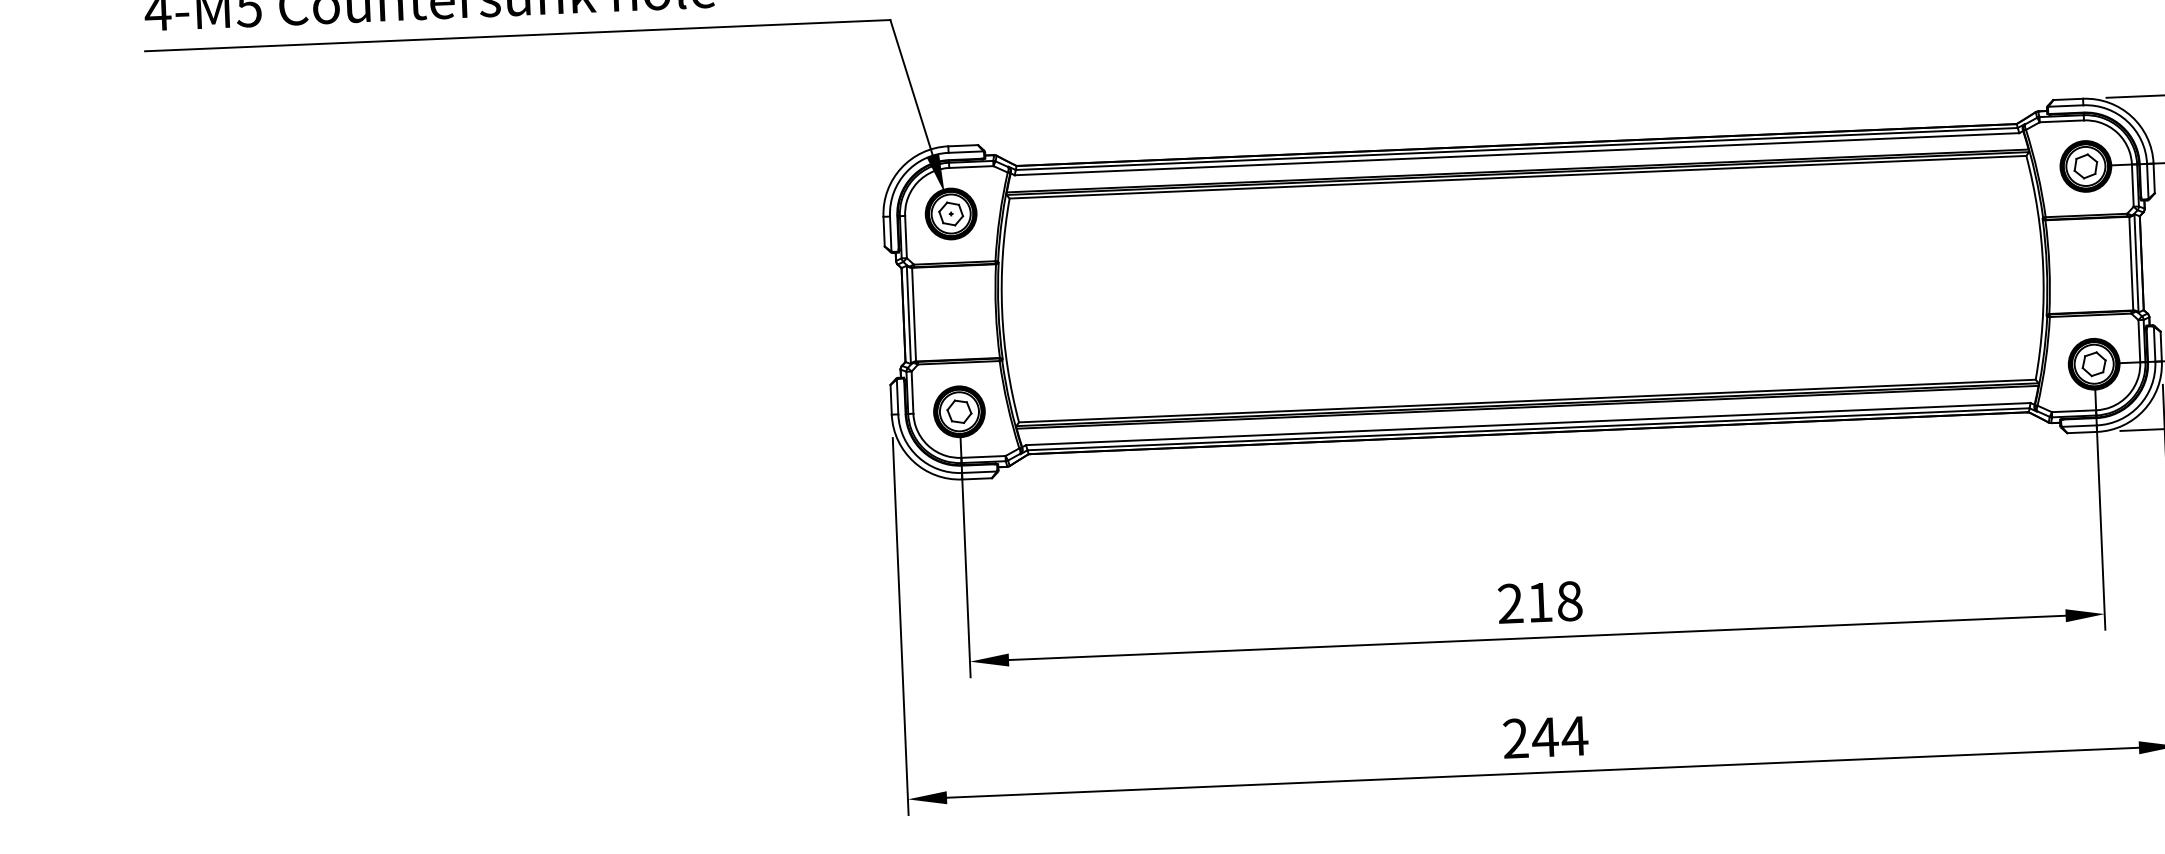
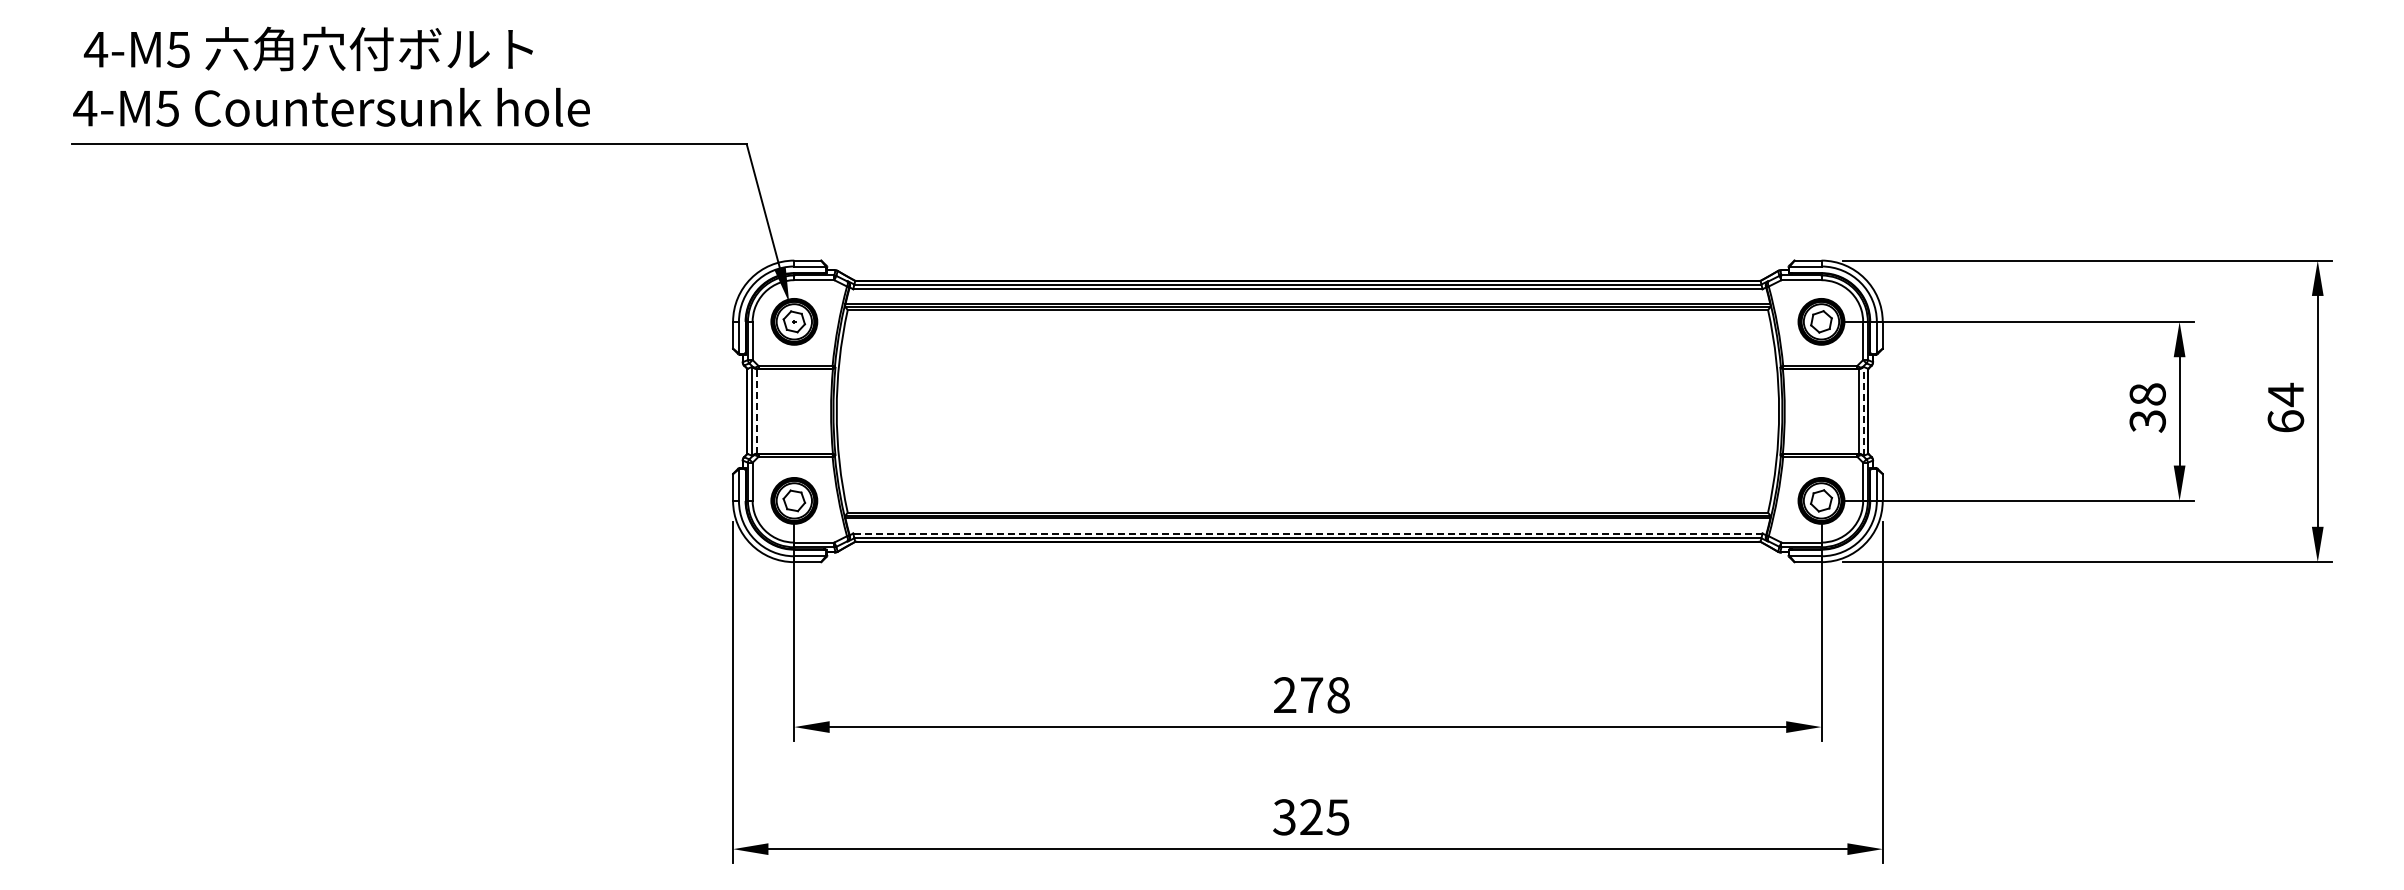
line: (2136, 263) -> (1863, 411), solid -> dashed
line: (914, 313) -> (757, 410), solid -> dashed
line: (1527, 424) -> (1307, 533), solid -> dashed
text: (1540, 601) -> (1312, 694), 218 -> 278
text: (1545, 737) -> (1311, 817), 244 -> 325

